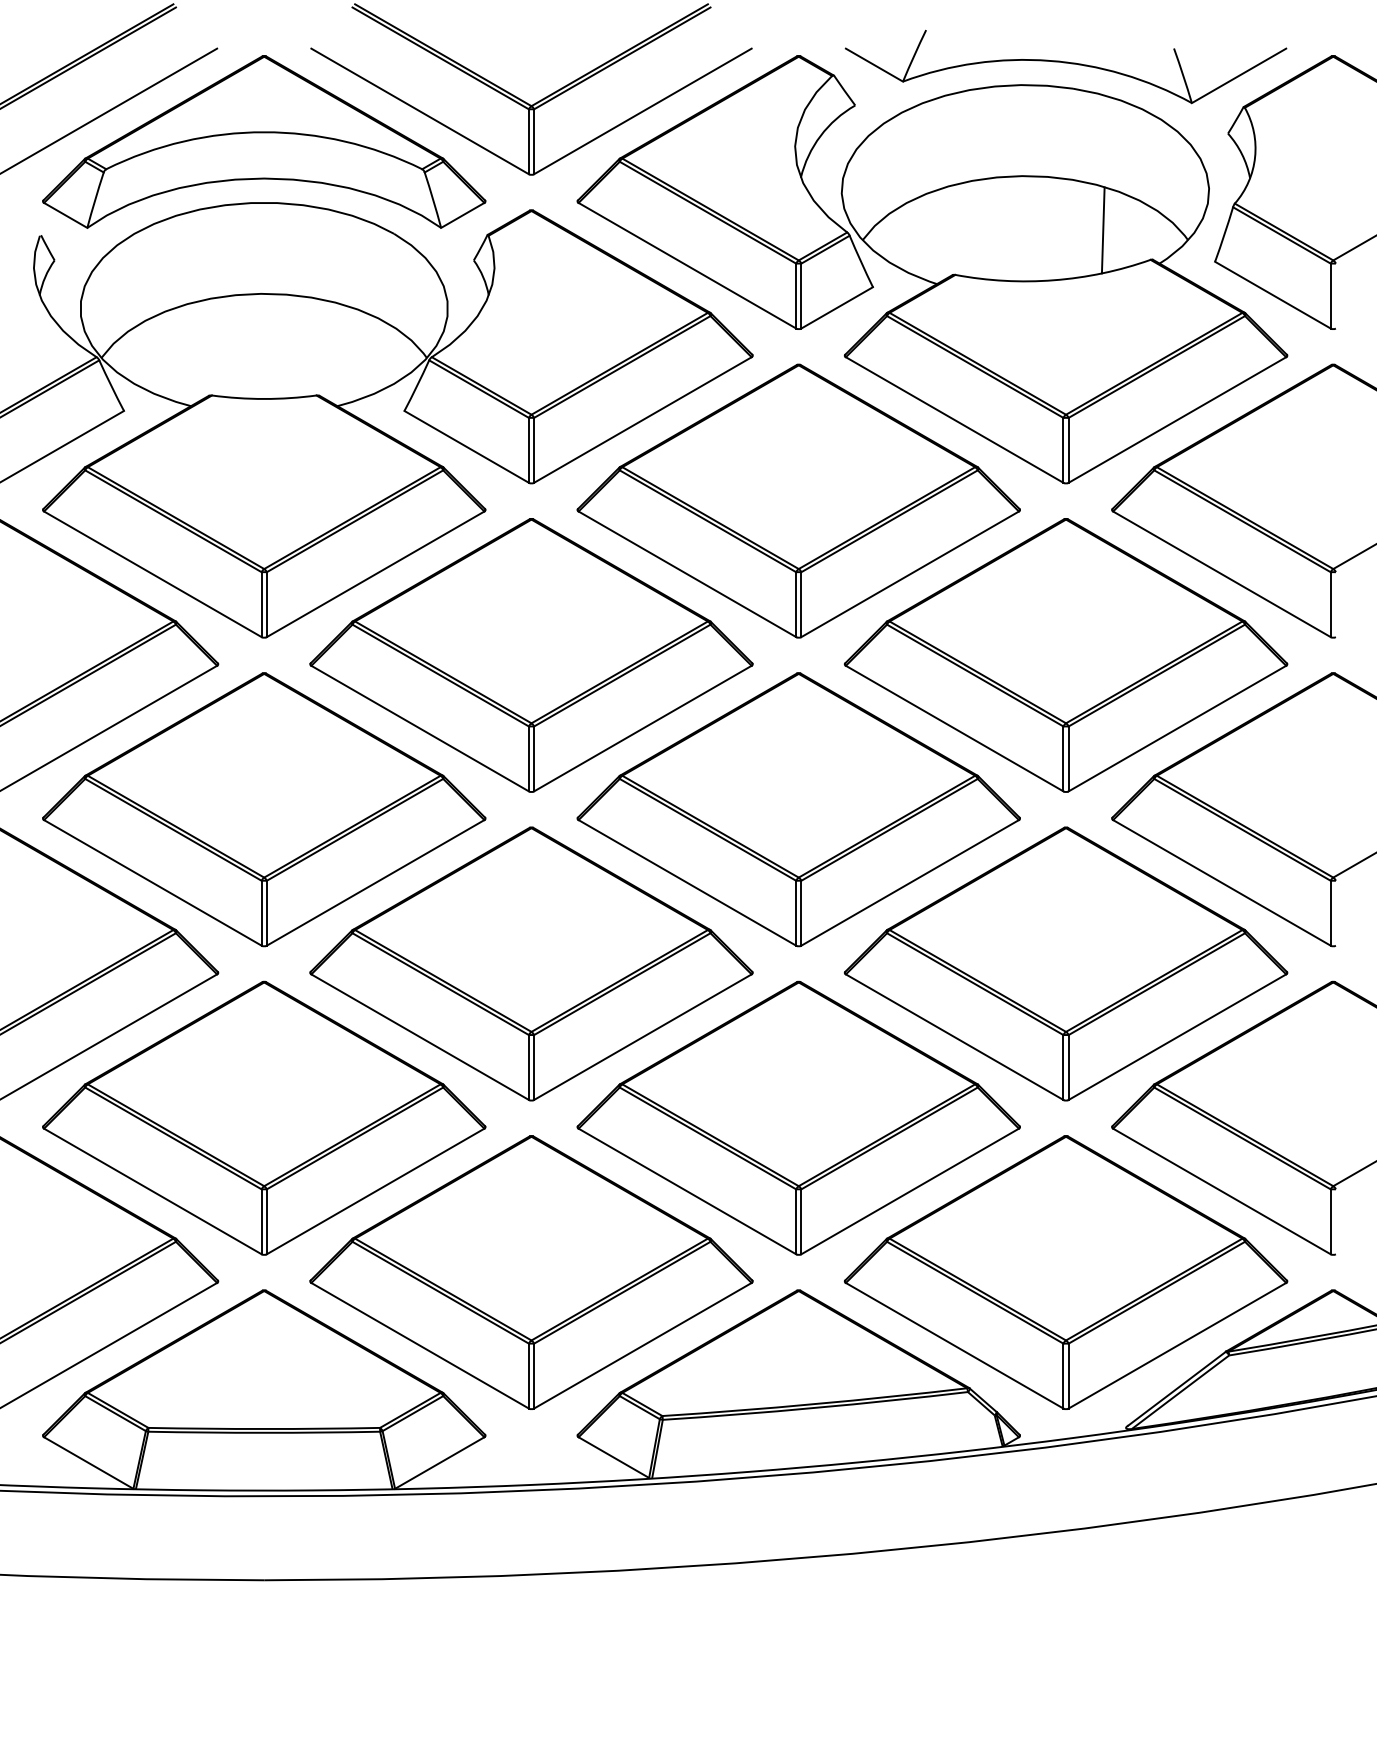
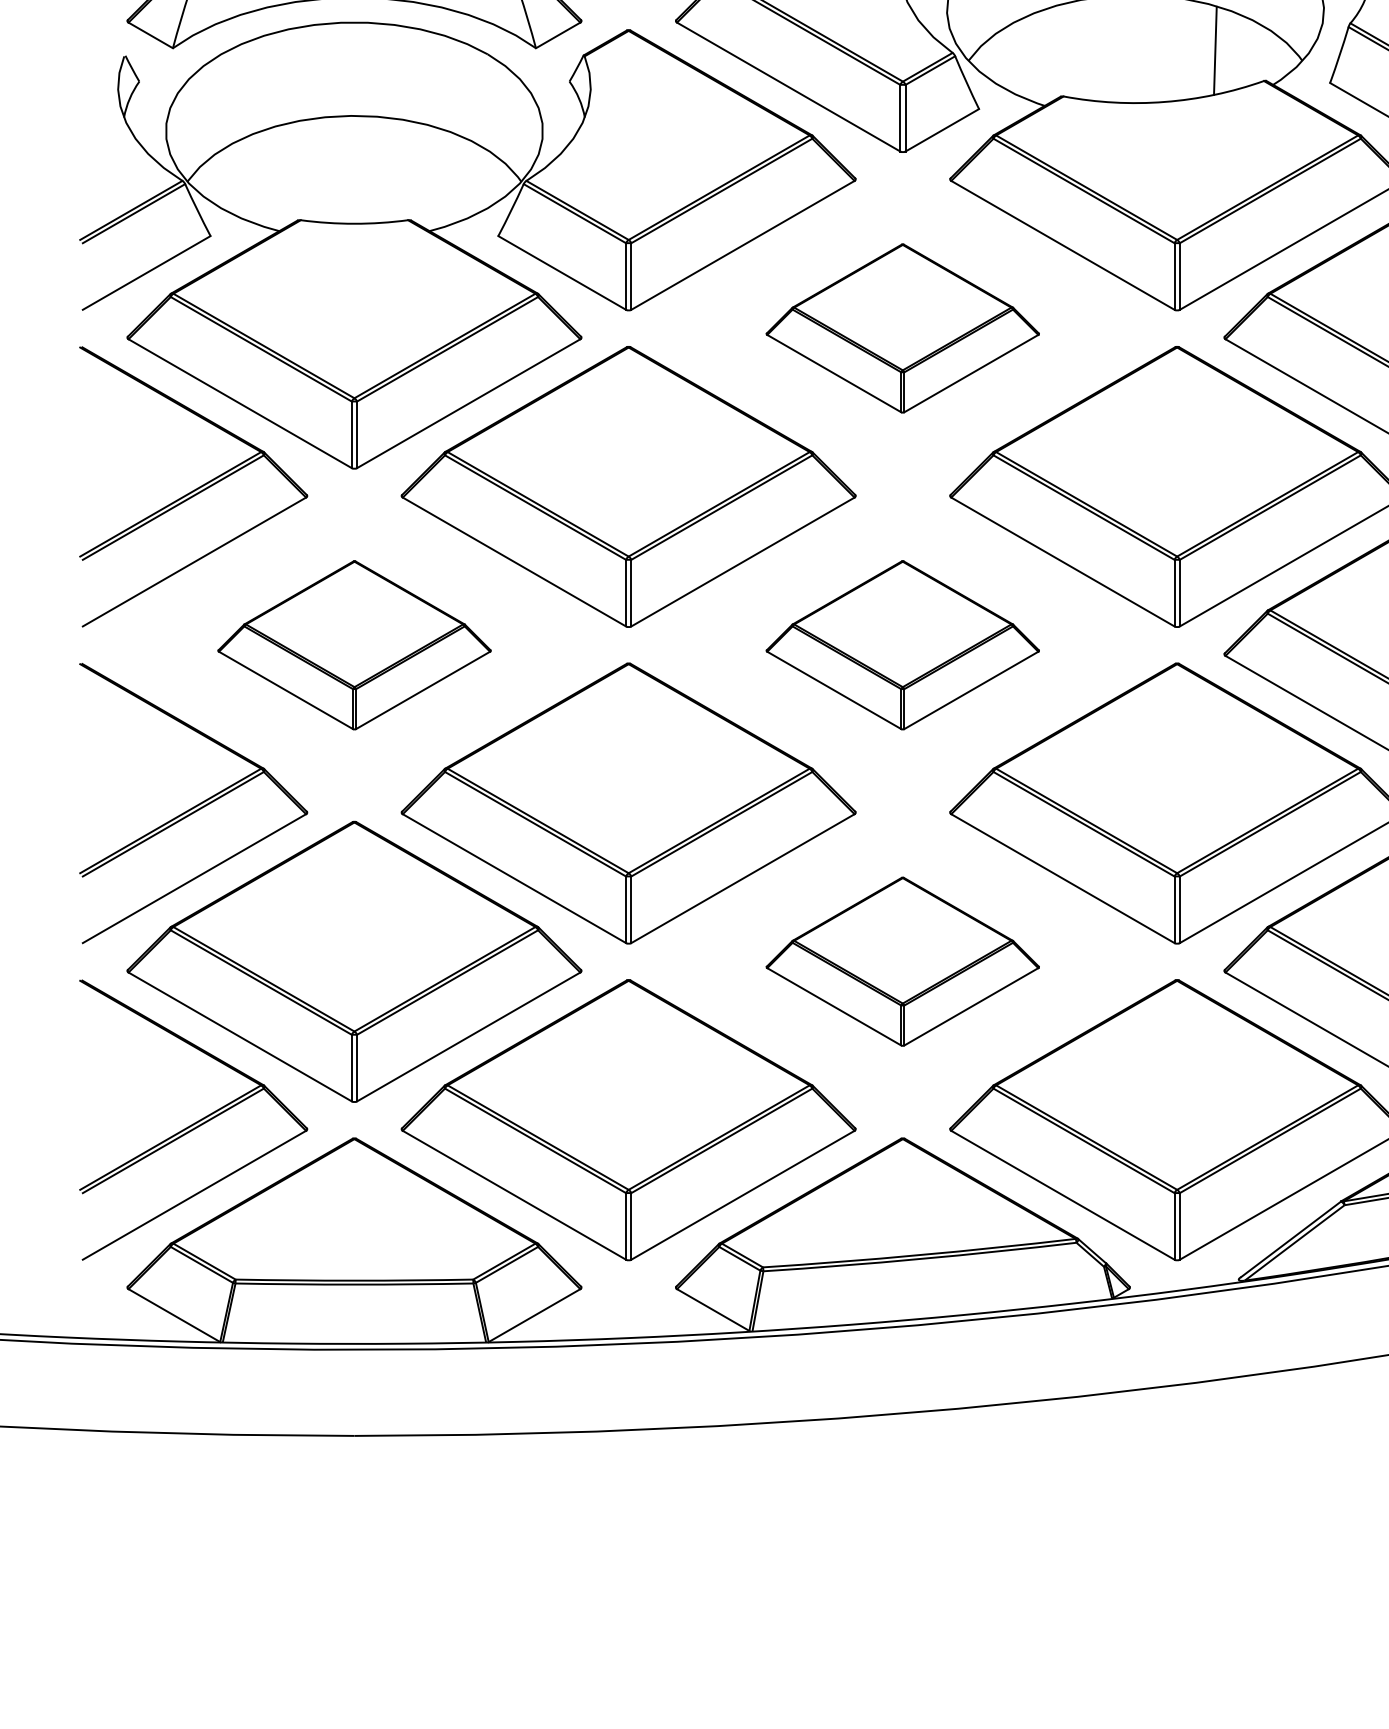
part: (798, 500) -> (902, 327), size x0.6
part: (264, 809) -> (354, 645), size x0.6
part: (798, 809) -> (902, 645), size x0.6
part: (798, 1117) -> (902, 961), size x0.6

